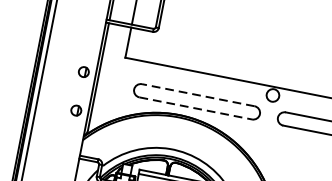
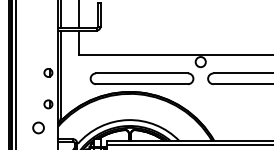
line: (198, 95) -> (142, 73), dashed -> solid
line: (196, 108) -> (142, 84), dashed -> solid
circle: (58, 136) -> (38, 127), added

